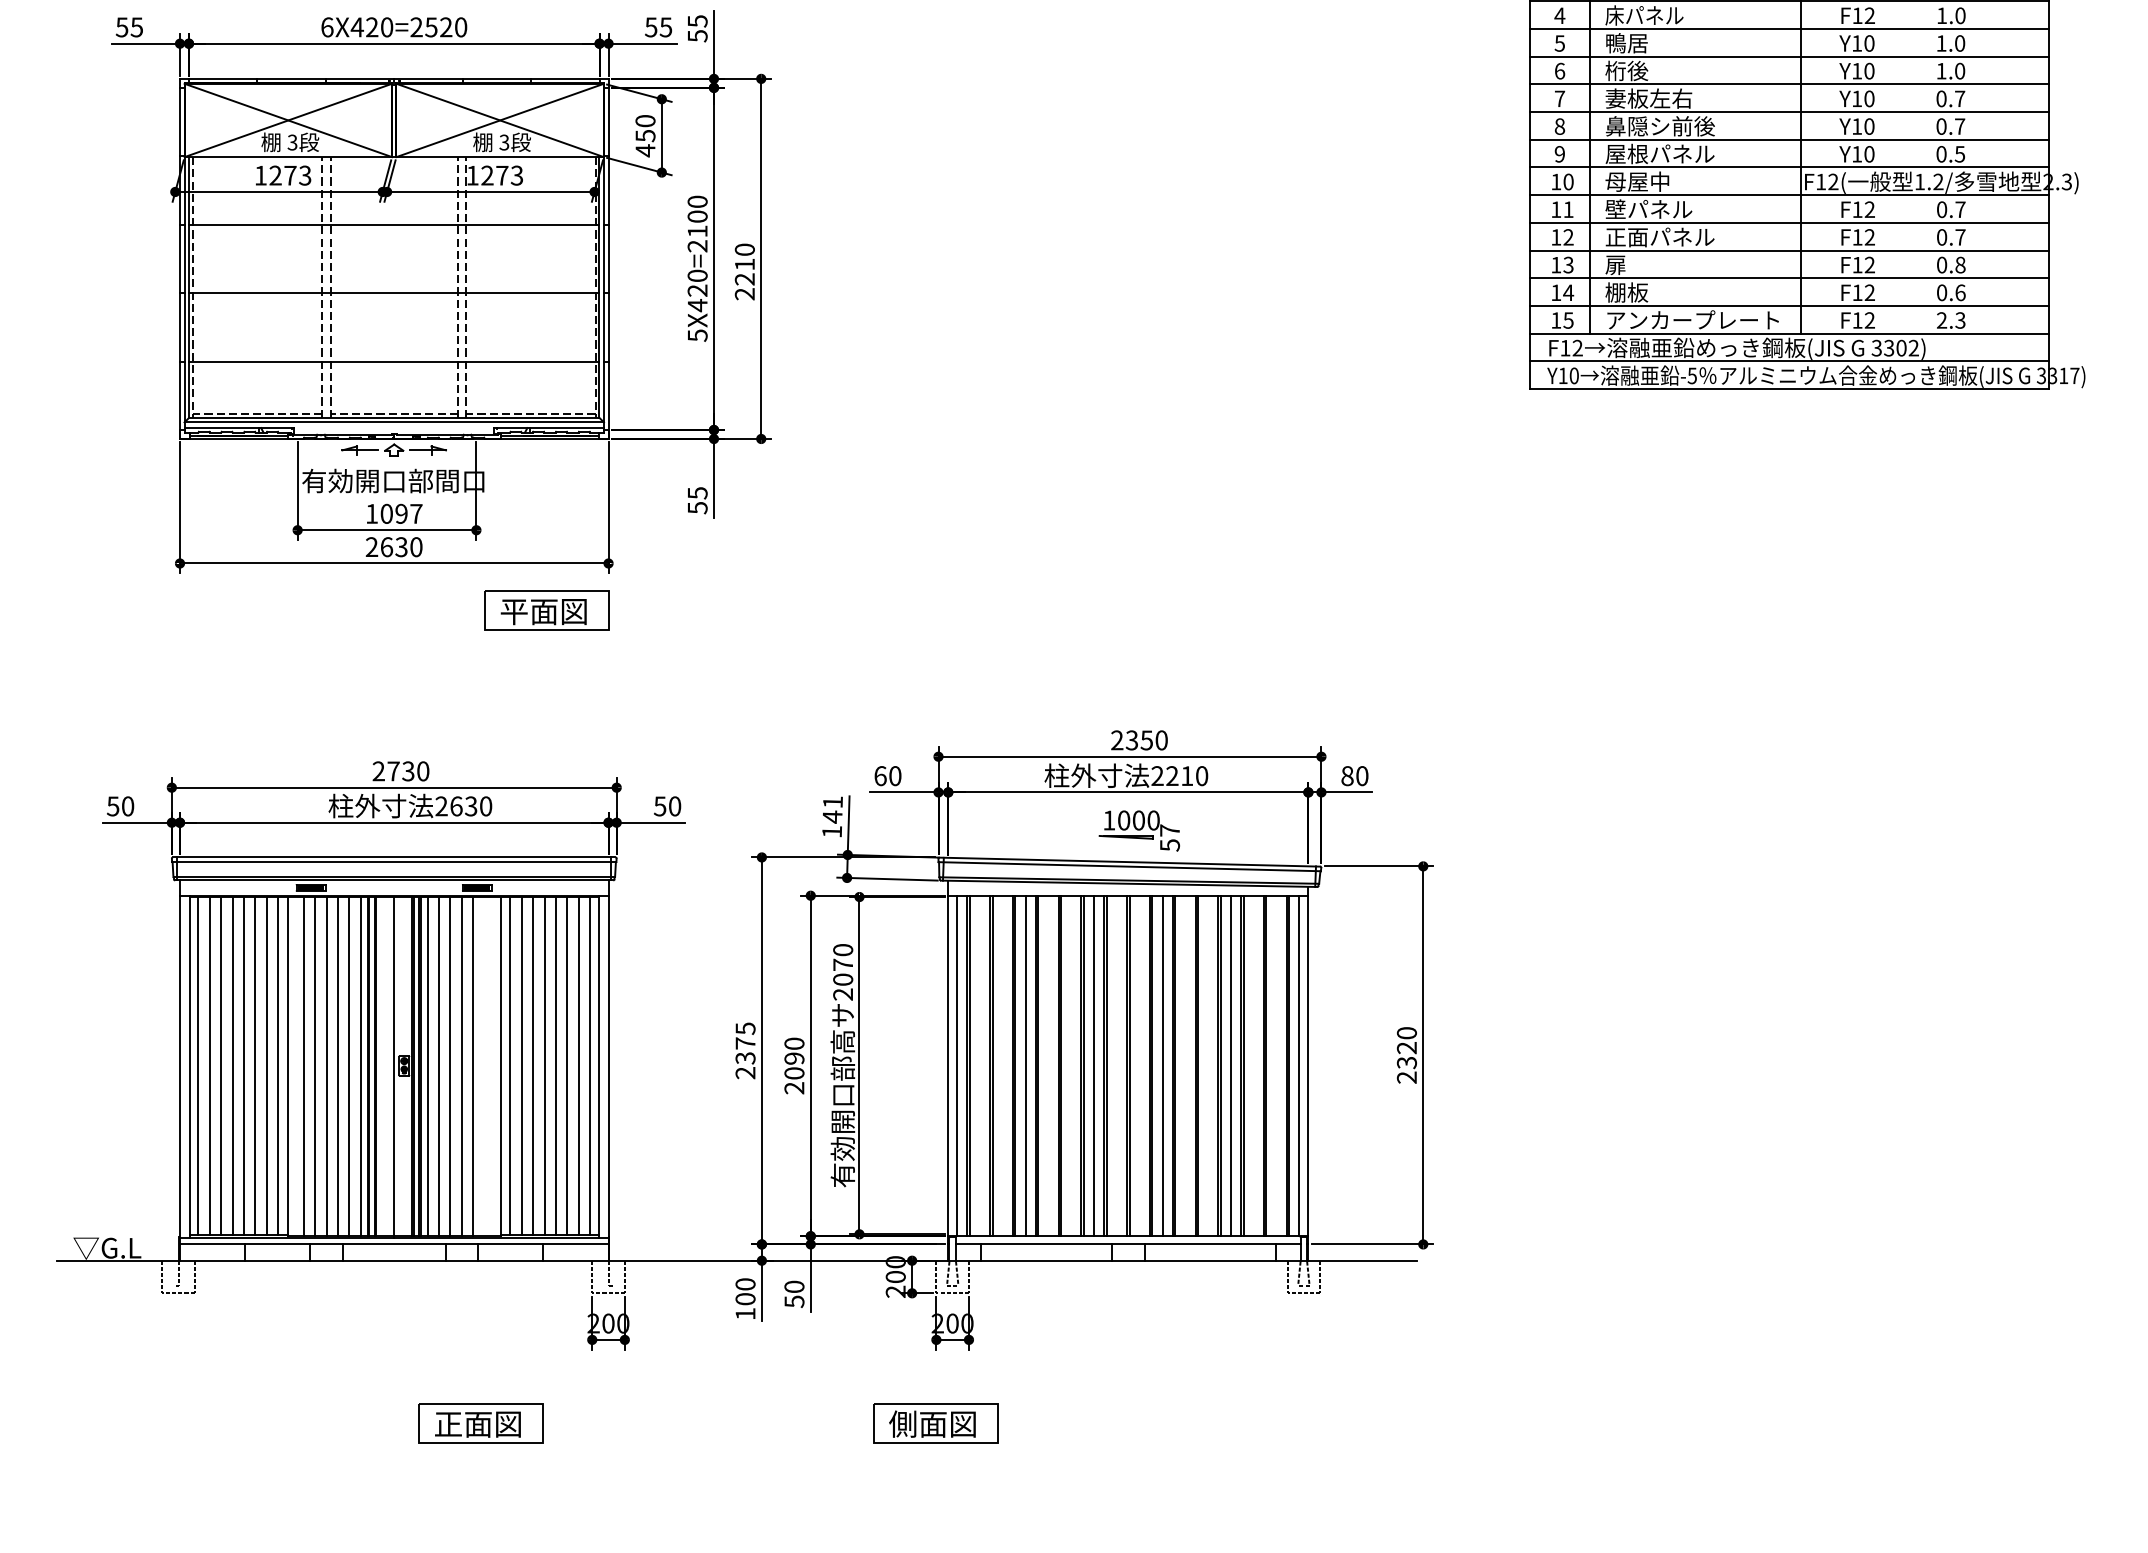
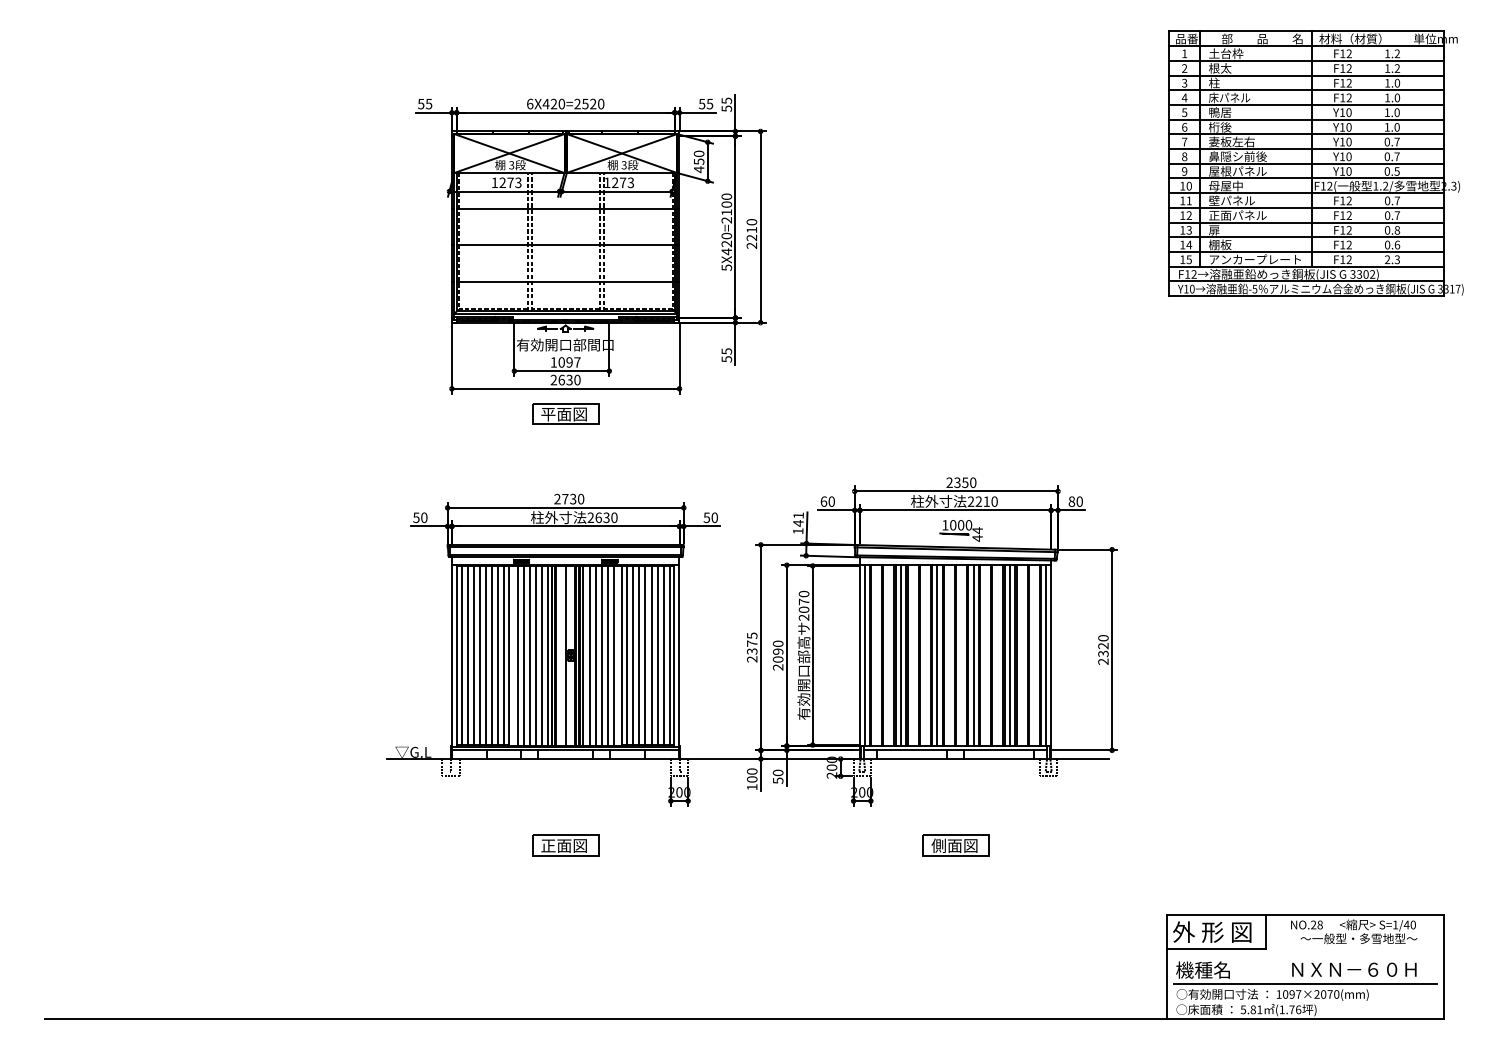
part: (546, 610) -> (565, 413), moved
text: (1169, 837) -> (977, 534), 57 -> 44
line: (484, 1065) -> (613, 655), added
part: (480, 1423) -> (565, 845), moved
part: (934, 1423) -> (955, 845), moved

